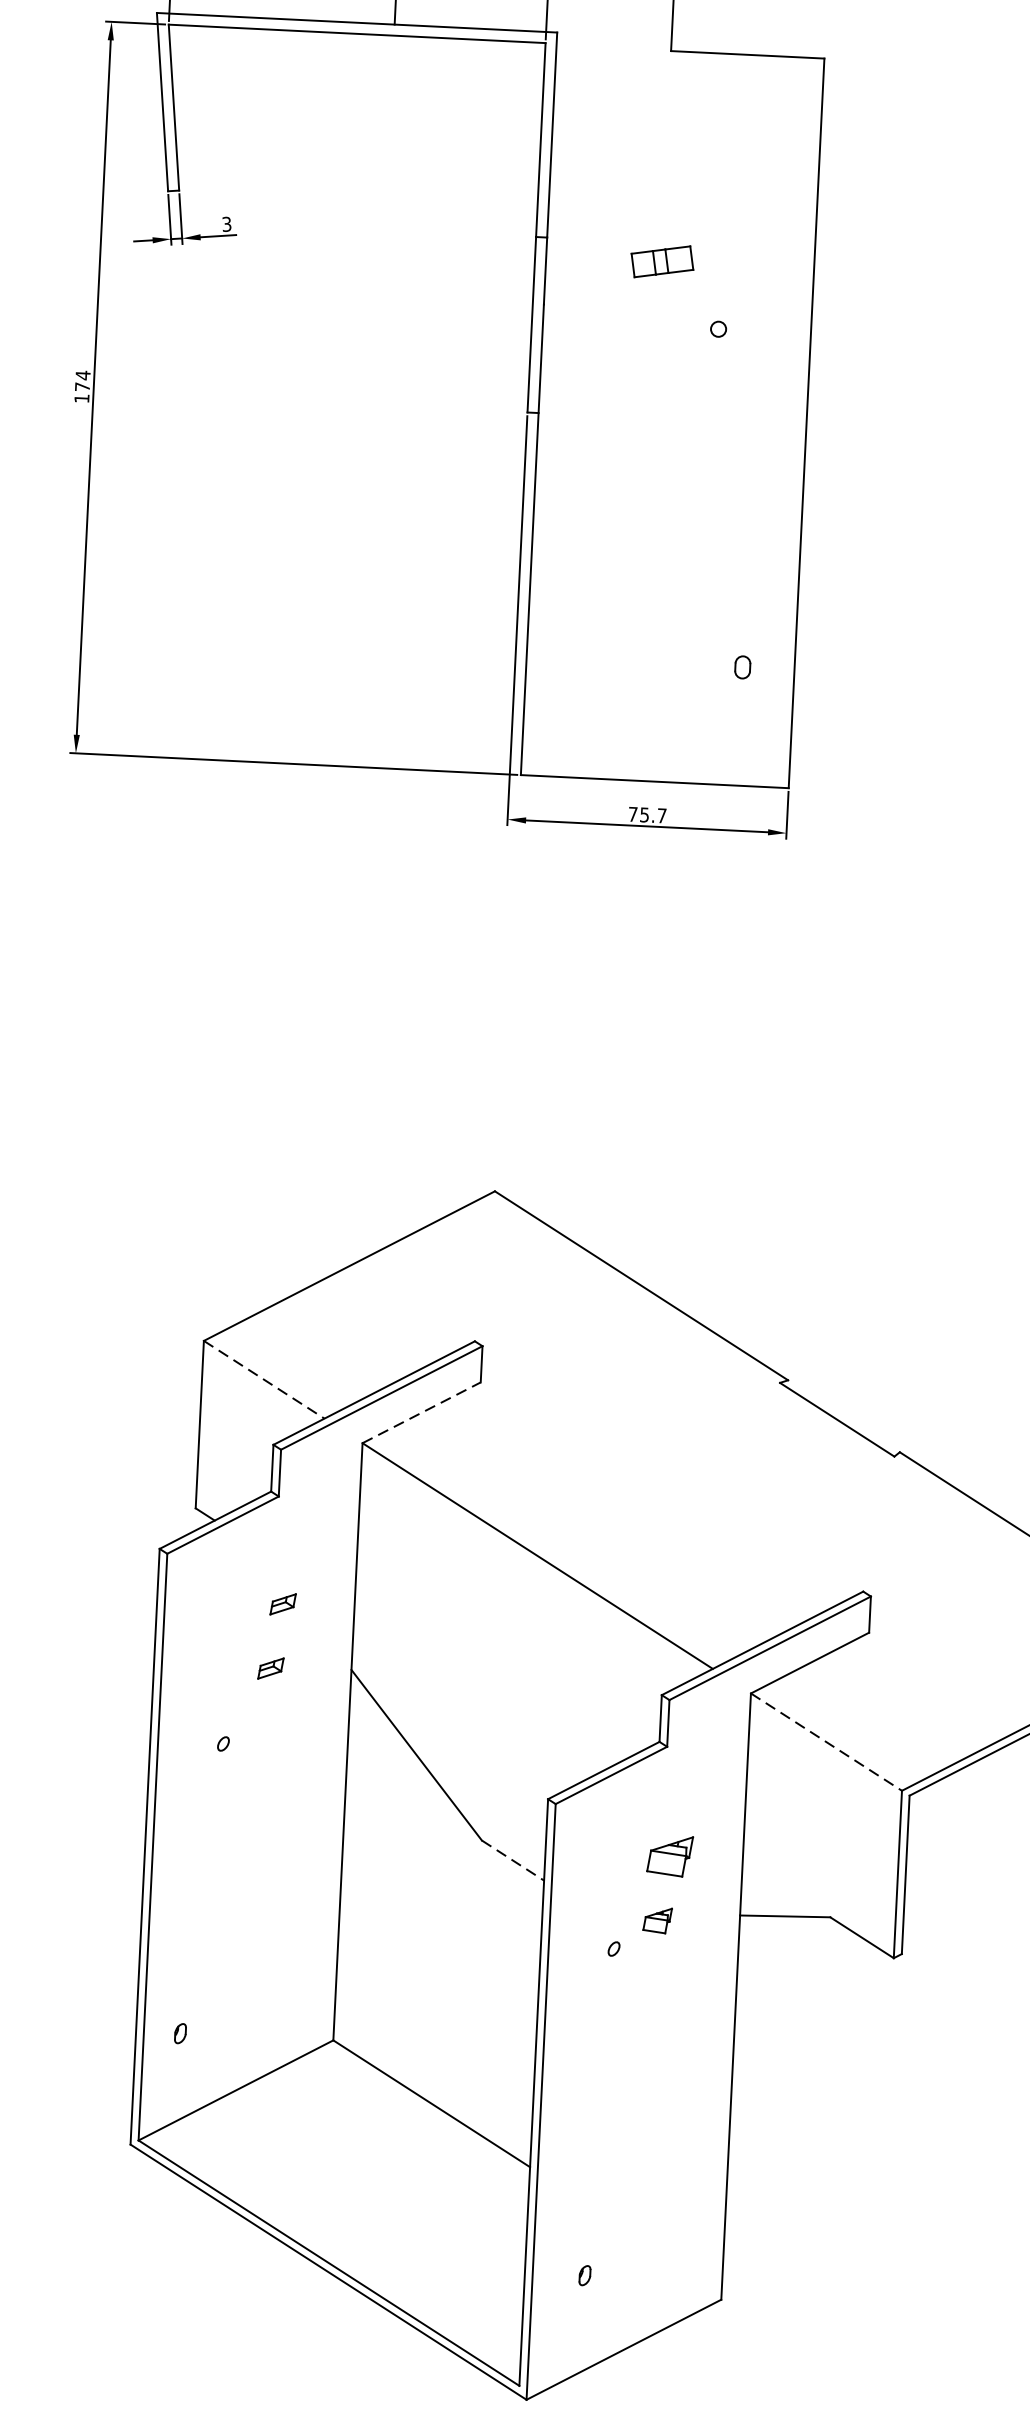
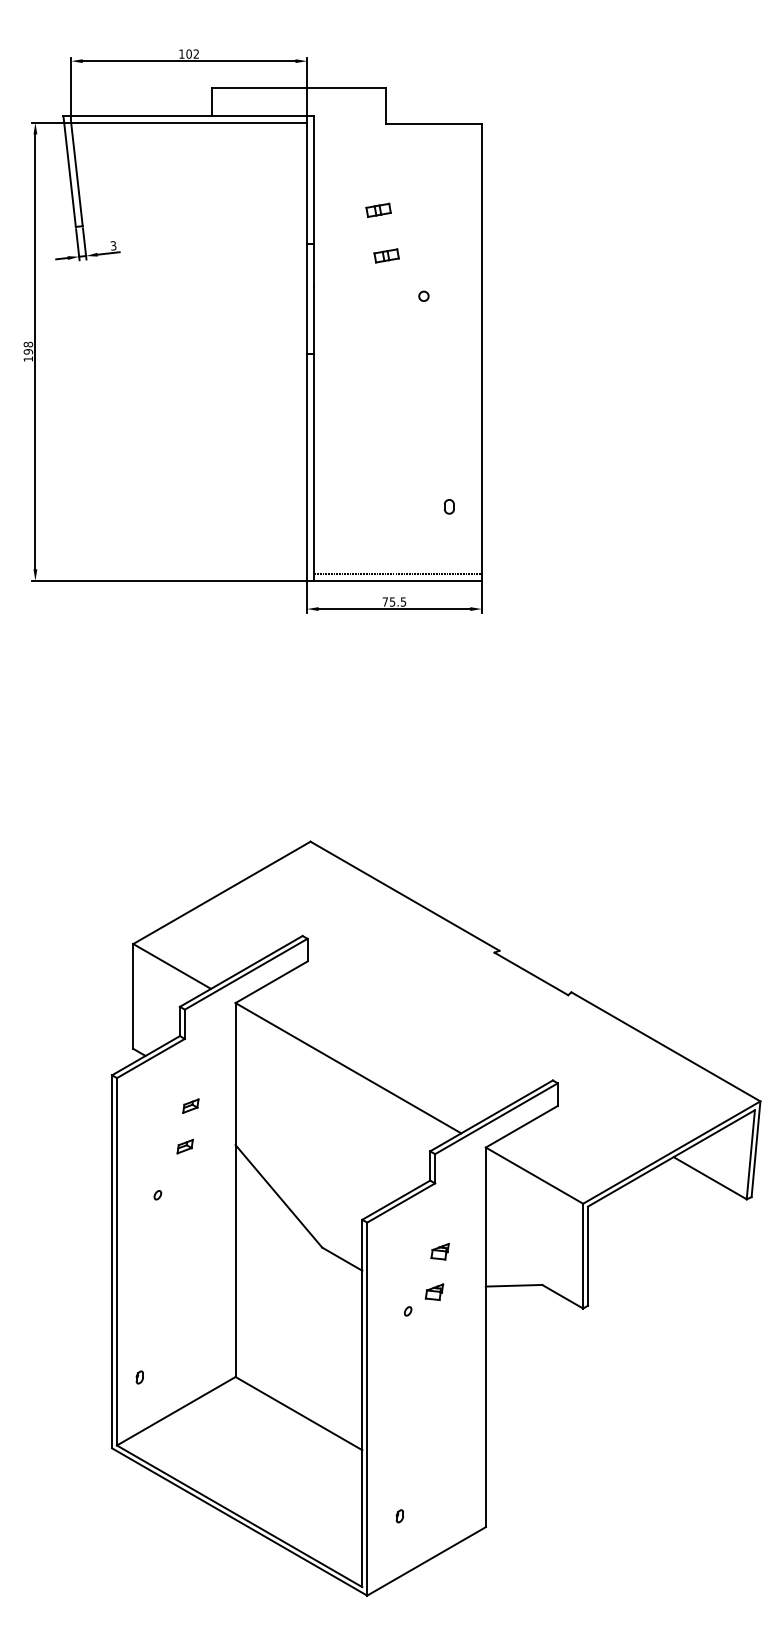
part: (652, 187) -> (378, 209), added
part: (661, 261) -> (386, 255), size x0.62
text: (83, 380) -> (28, 347), 174 -> 198
line: (654, 769) -> (397, 573), added
text: (662, 814) -> (403, 601), 75.7 -> 75.5
line: (264, 1379) -> (172, 966), dashed -> solid
line: (421, 1413) -> (271, 982), dashed -> solid
line: (826, 1741) -> (534, 1175), dashed -> solid
part: (668, 1855) -> (439, 1251), size x0.62
line: (513, 1861) -> (342, 1259), dashed -> solid

